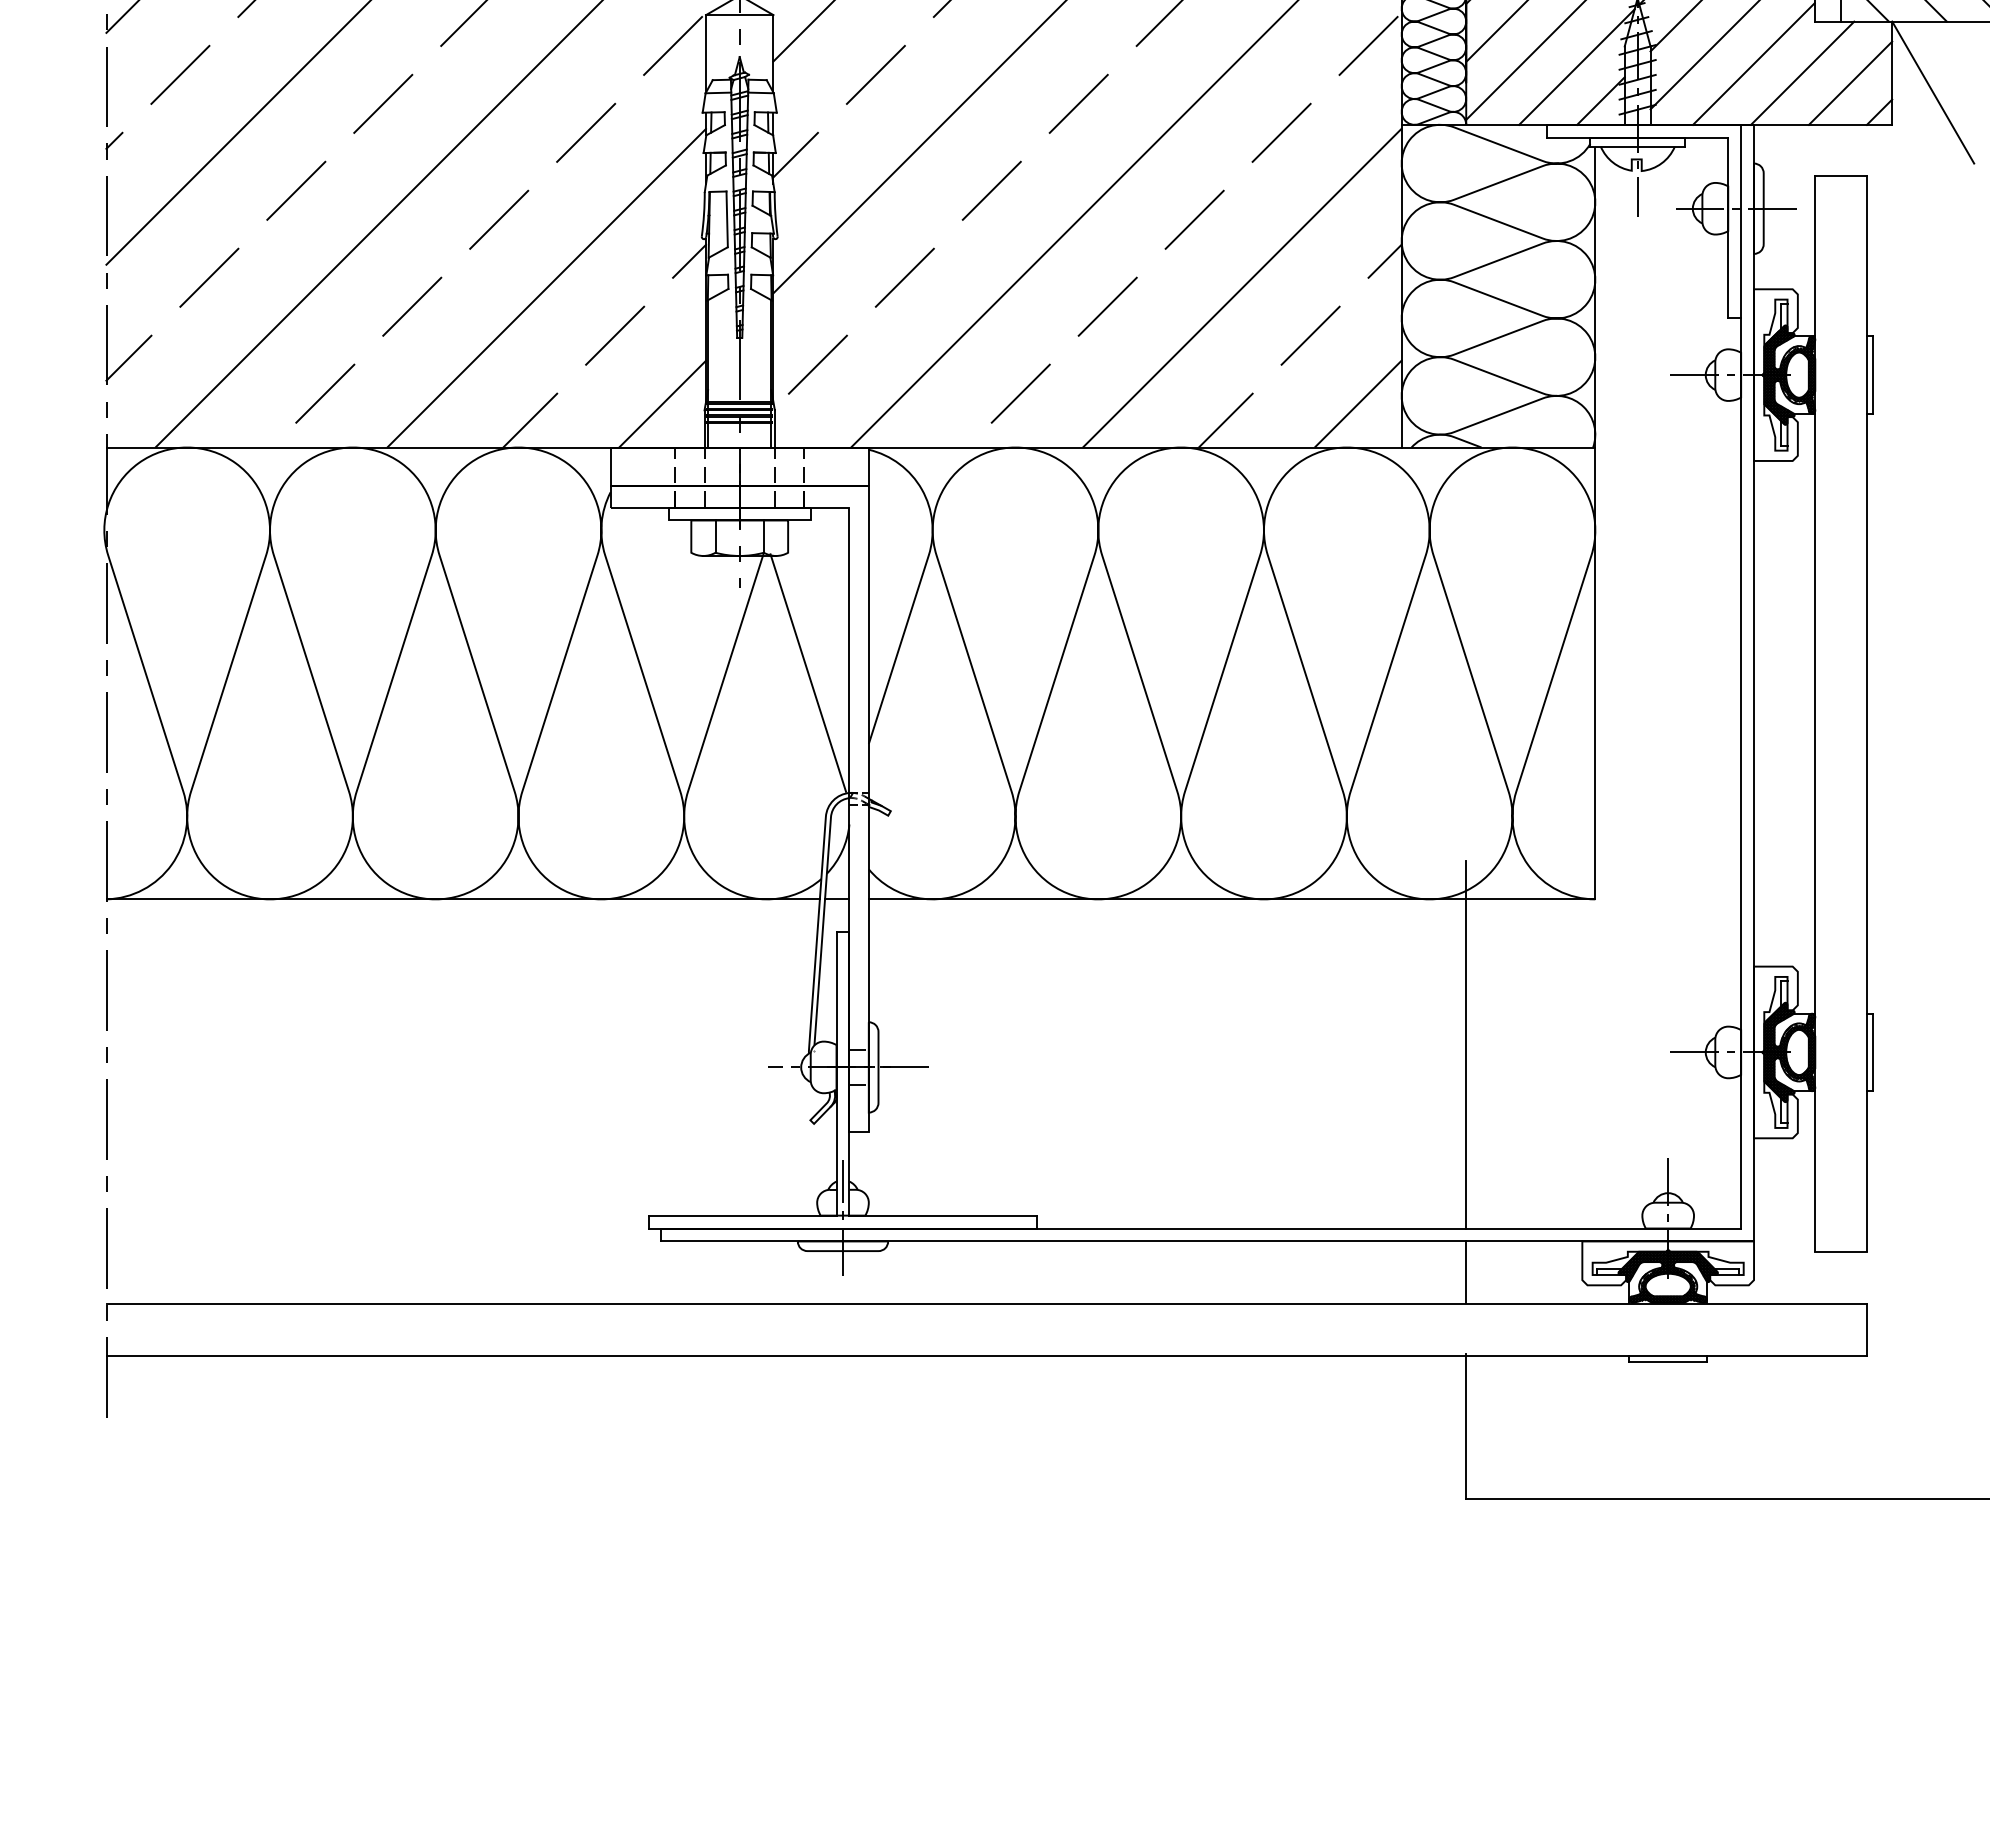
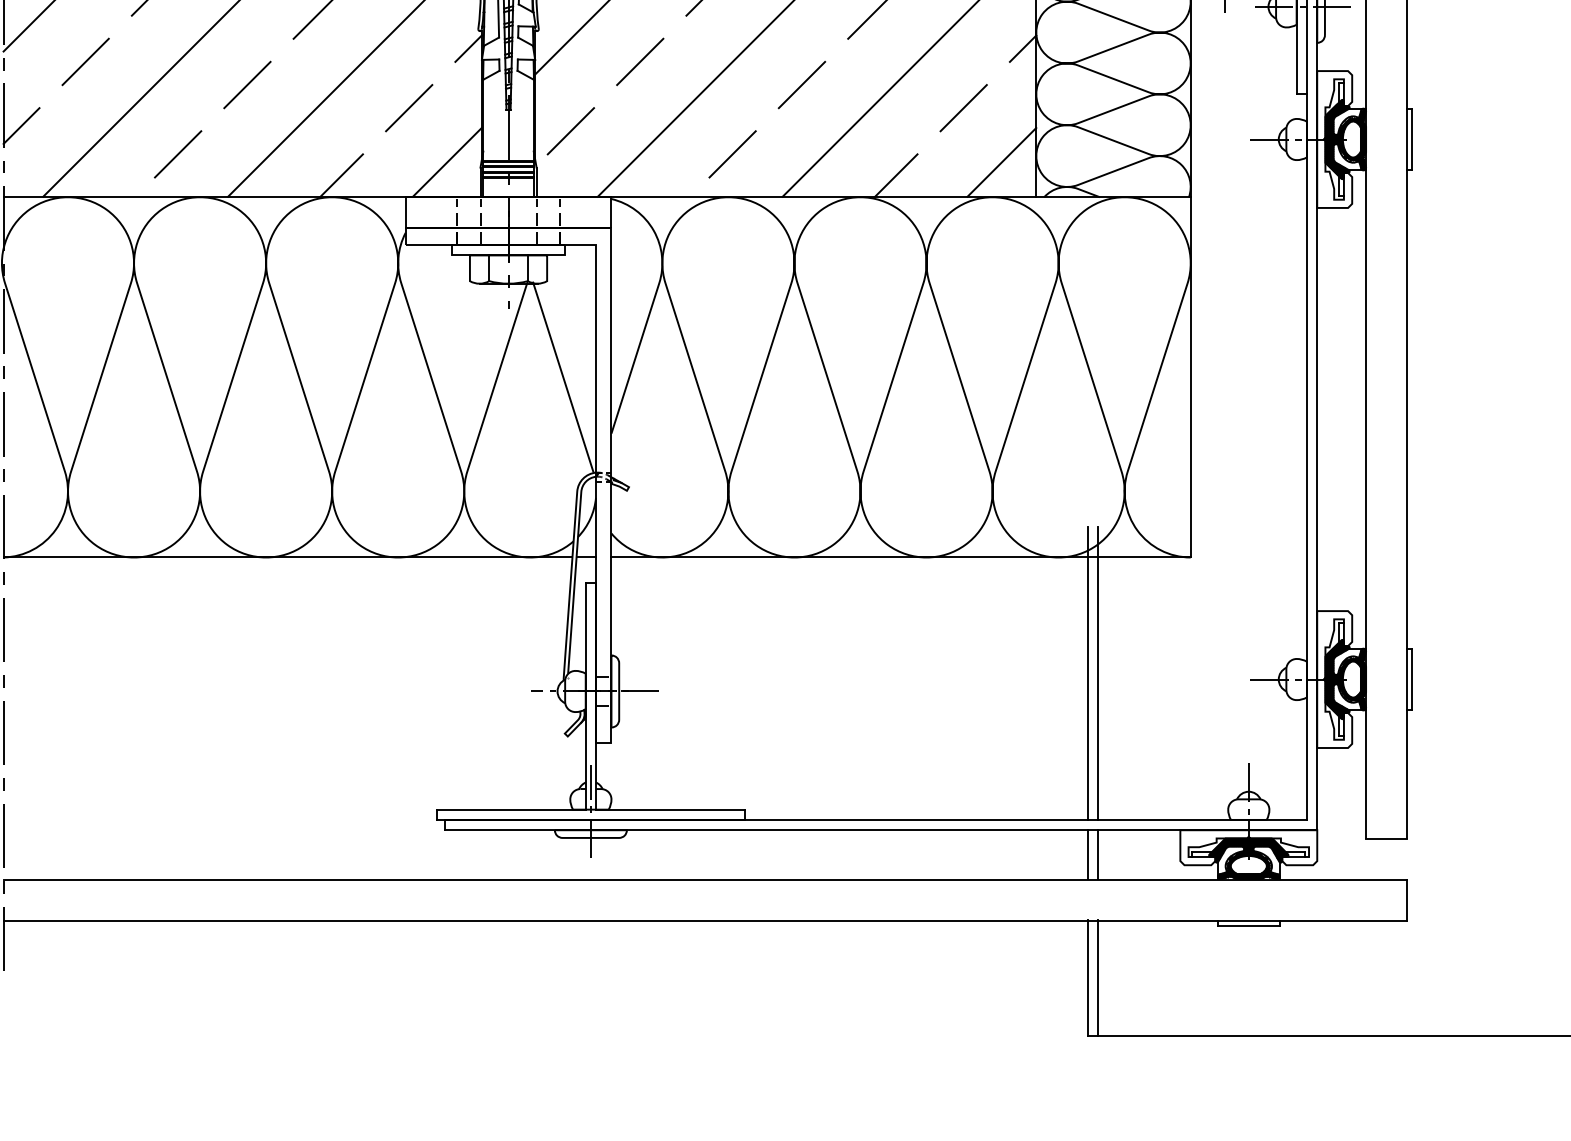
line: (1479, 1044) -> (1098, 673), added
line: (1479, 1271) -> (1098, 854), added
line: (1479, 1426) -> (1098, 977), added

